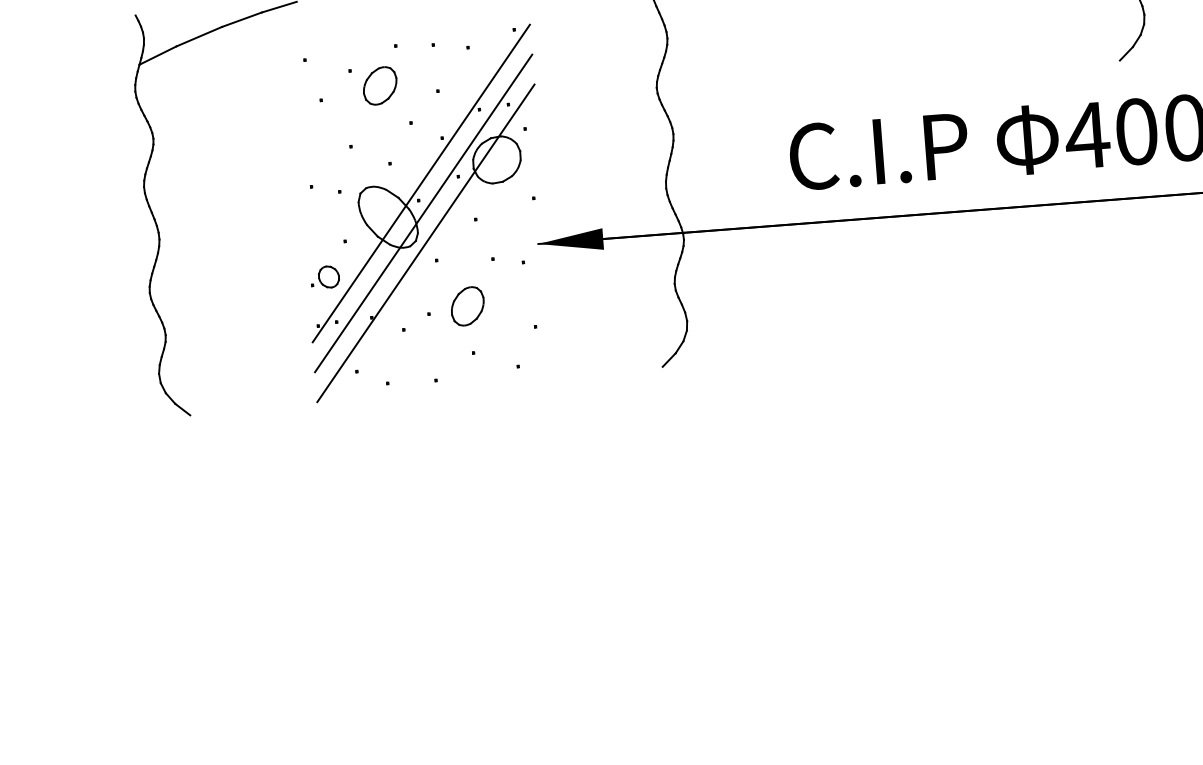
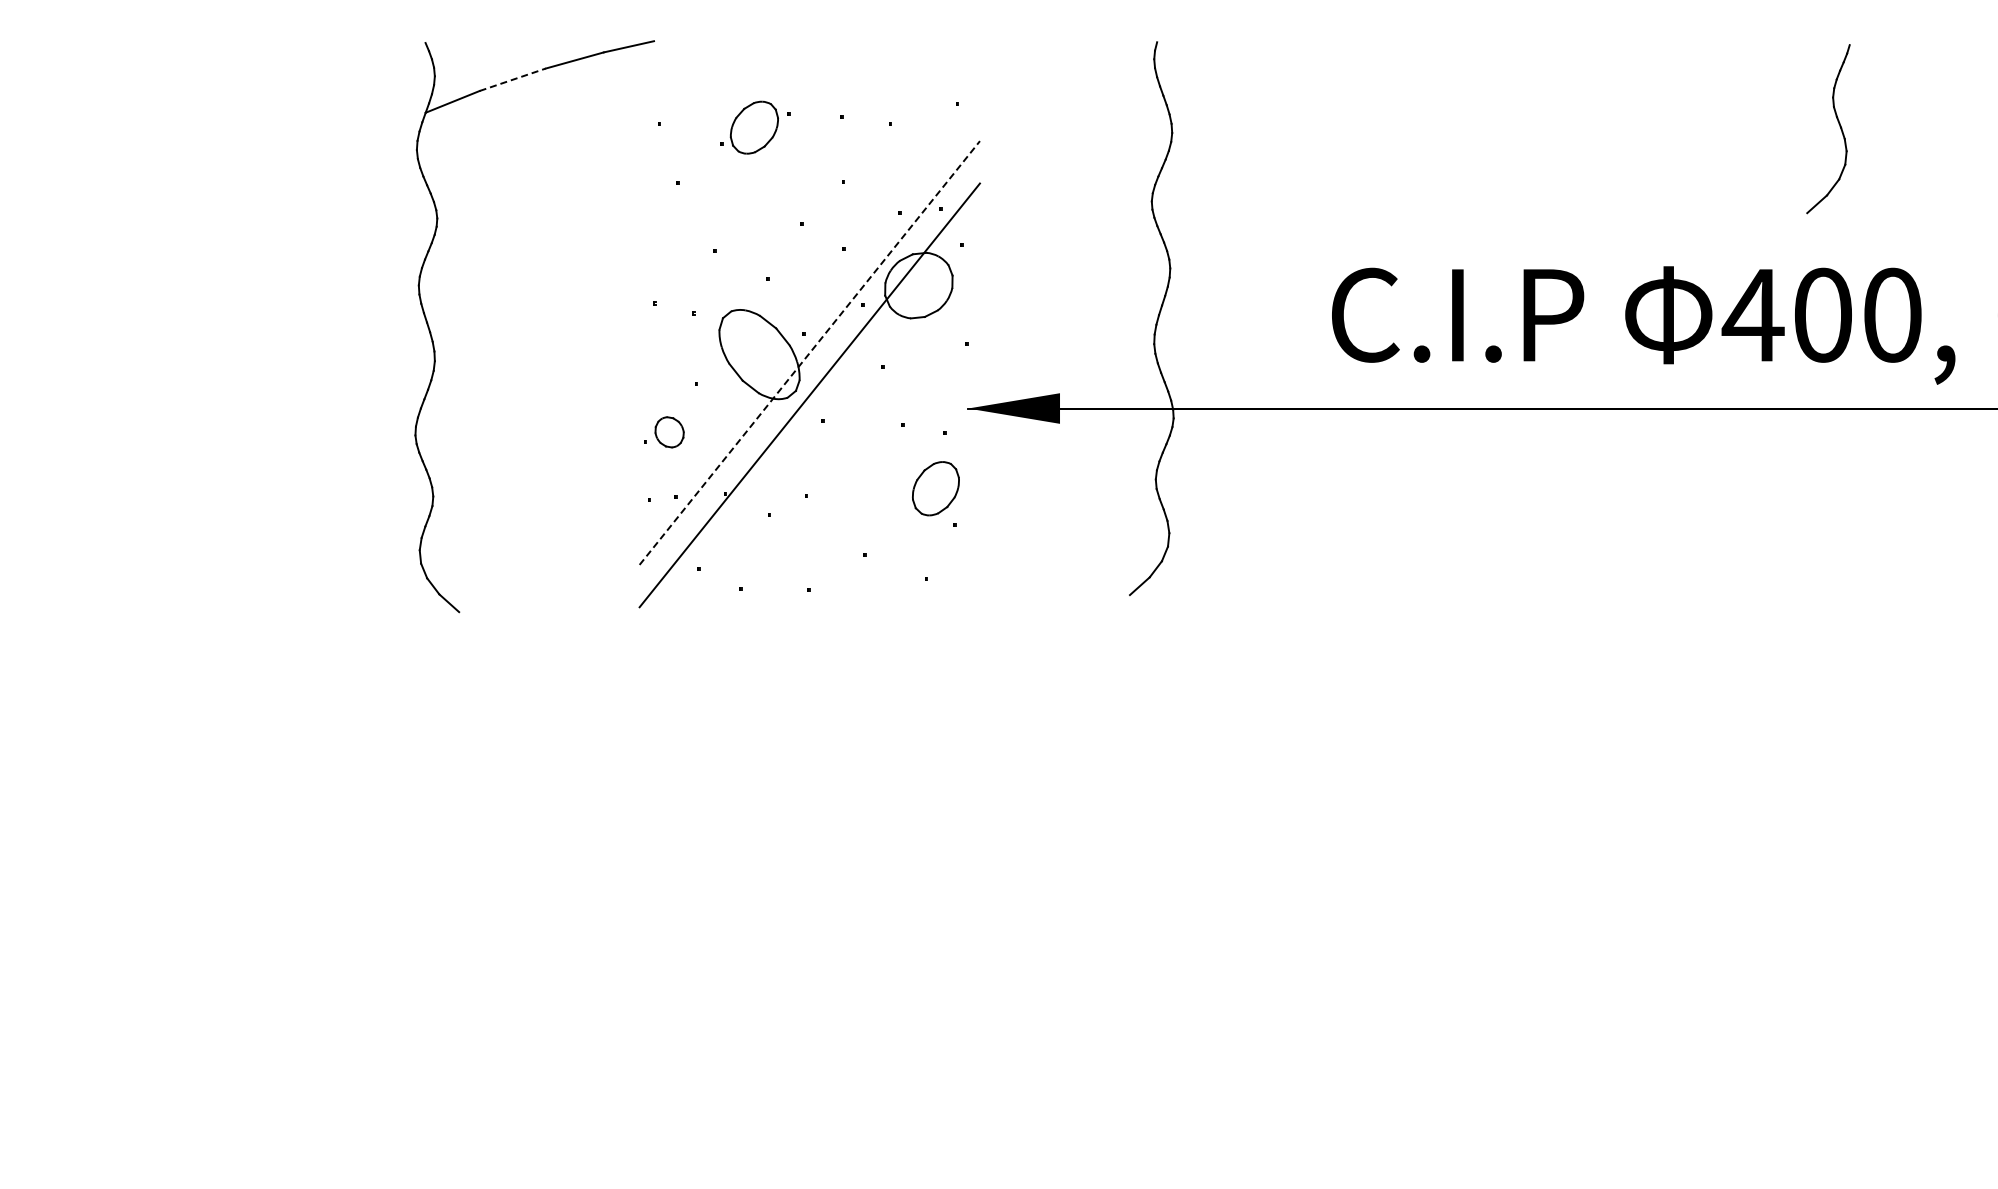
line: (199, 36) -> (513, 79), solid -> dashed
part: (379, 85) -> (753, 127), moved
line: (421, 183) -> (809, 310), removed
line: (423, 213) -> (809, 353), solid -> dashed
part: (467, 306) -> (935, 488), moved

